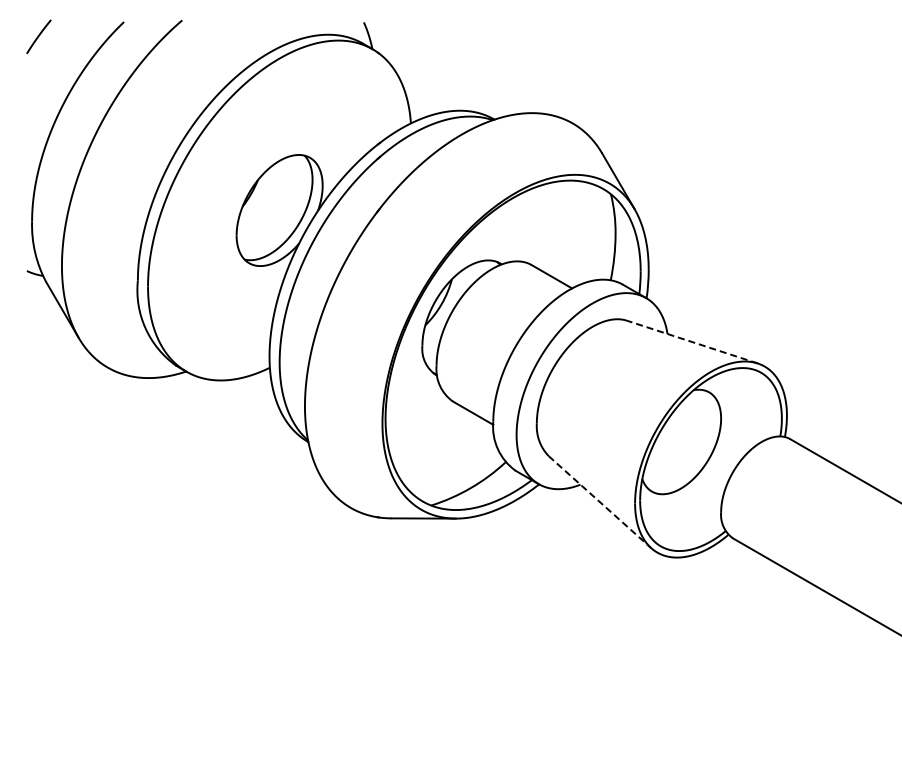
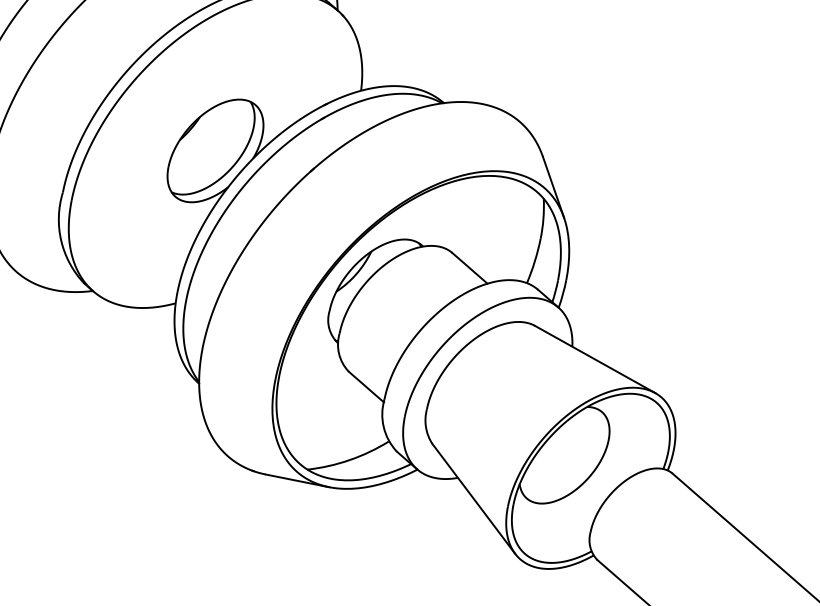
line: (692, 342) -> (595, 359), dashed -> solid
line: (599, 502) -> (473, 499), dashed -> solid

